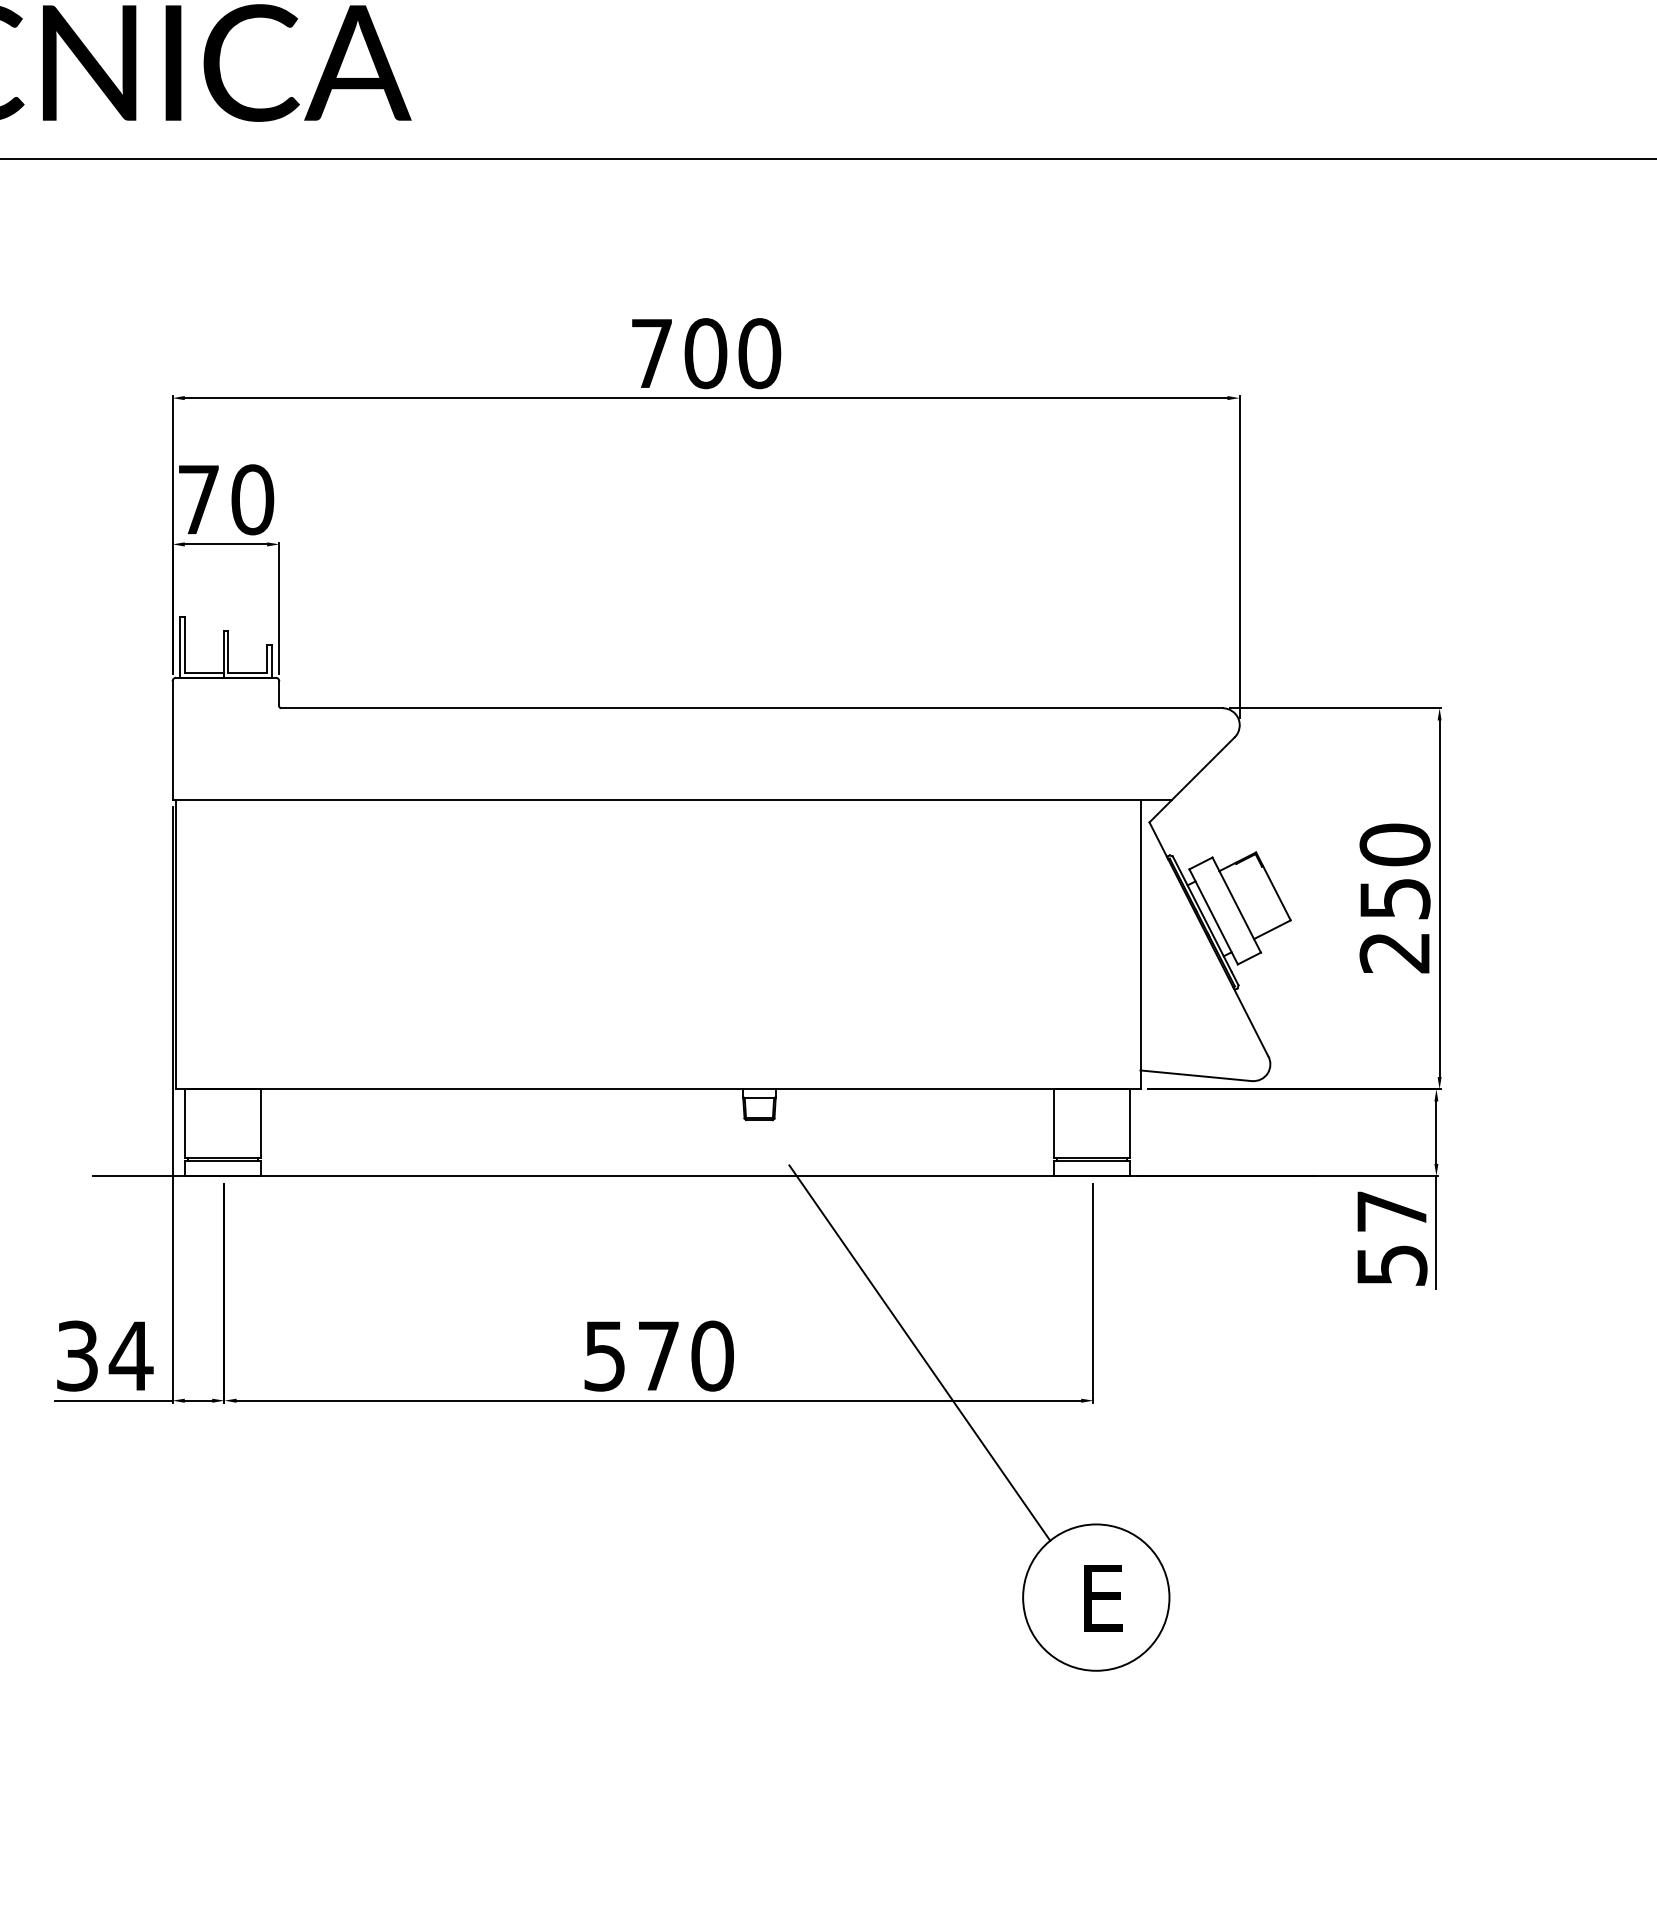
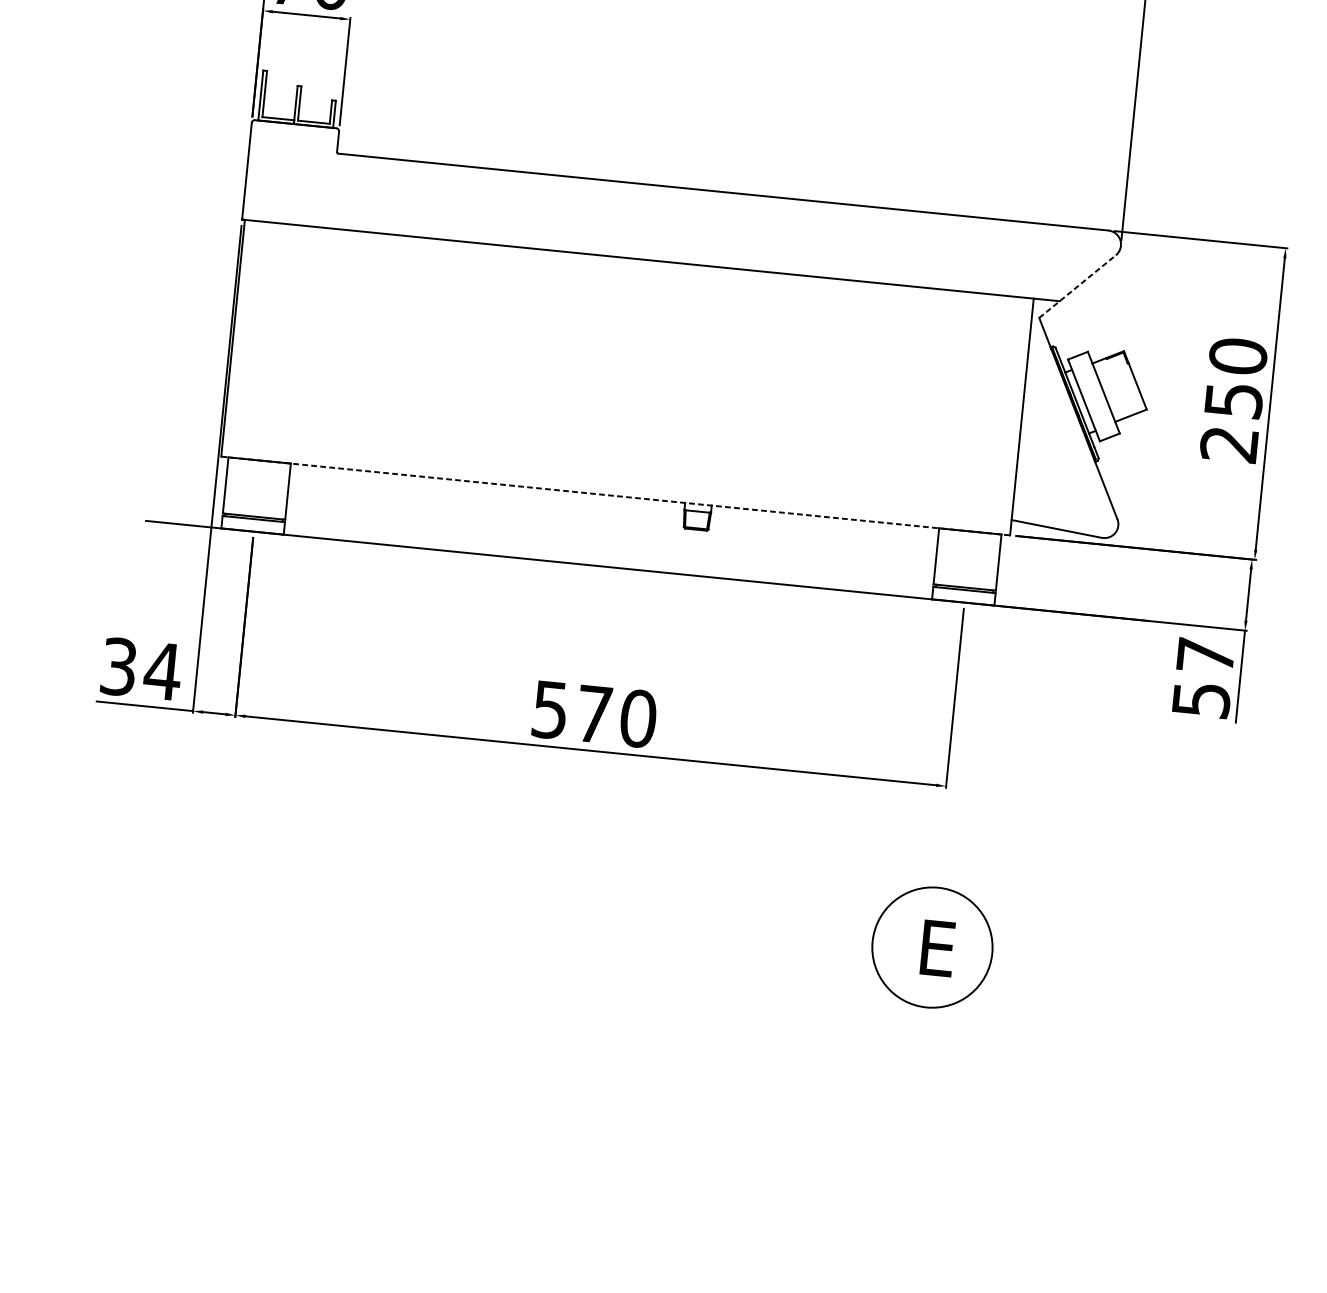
line: (1192, 779) -> (1077, 286), solid -> dashed
line: (658, 1089) -> (615, 496), solid -> dashed
line: (919, 1352) -> (807, 732), removed

